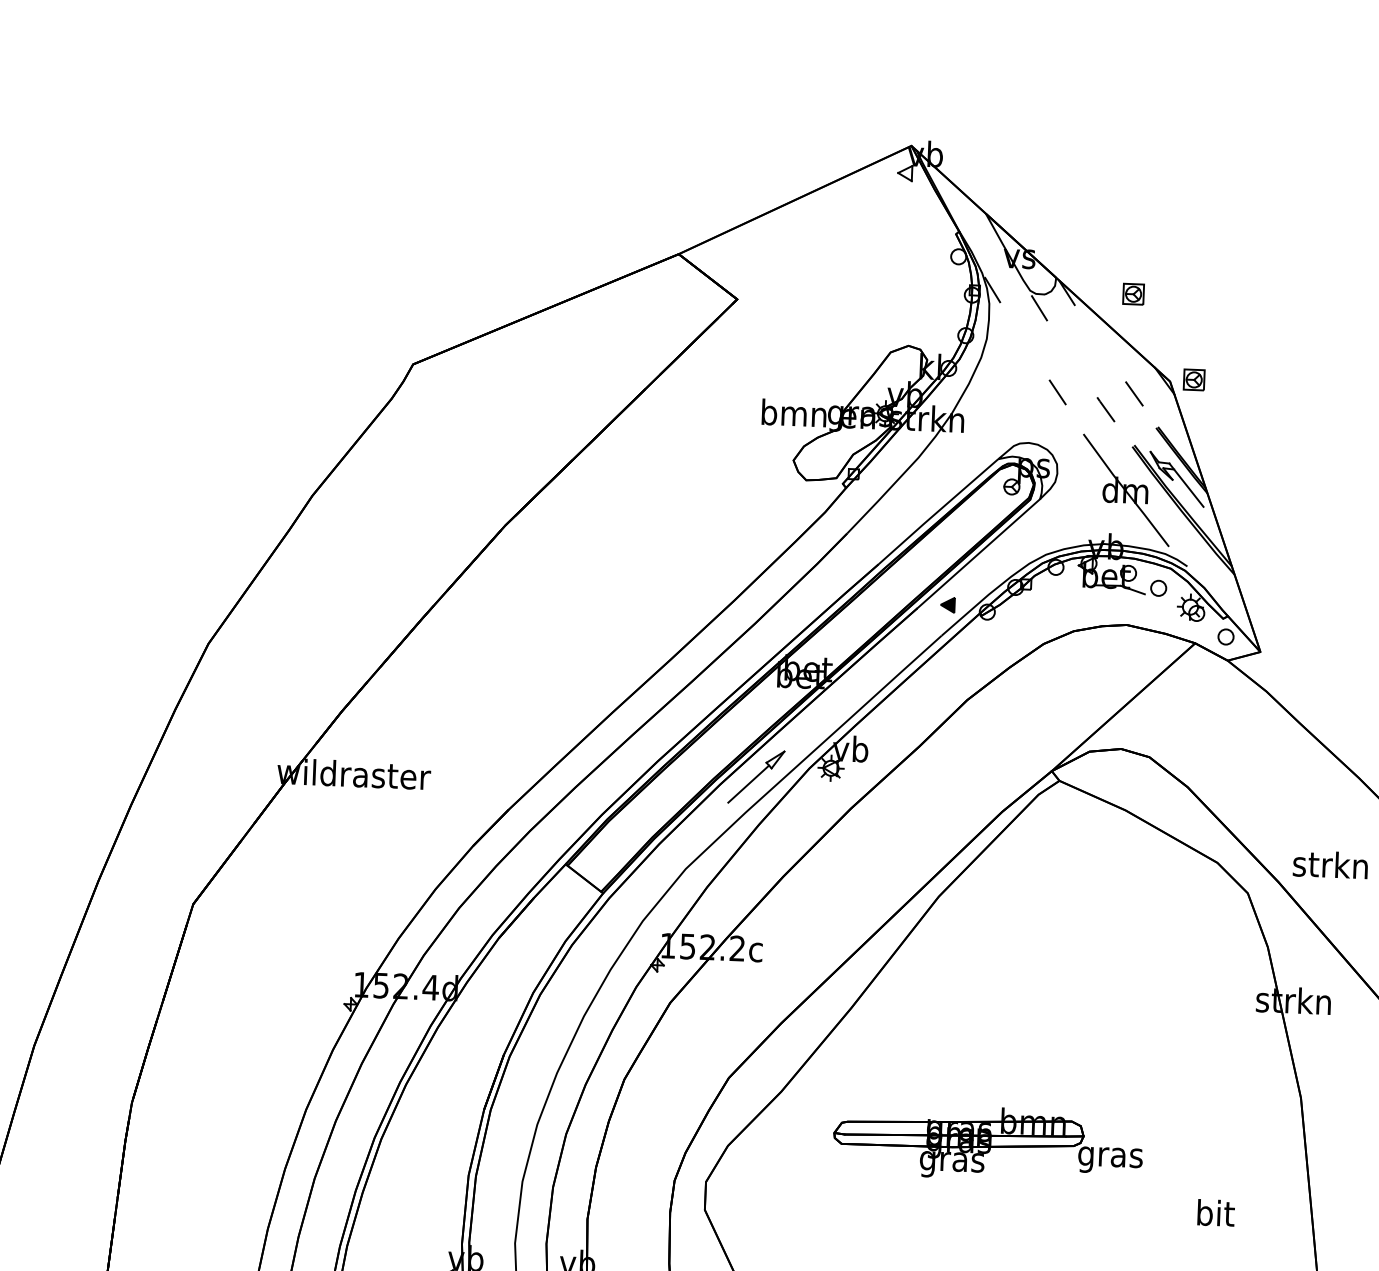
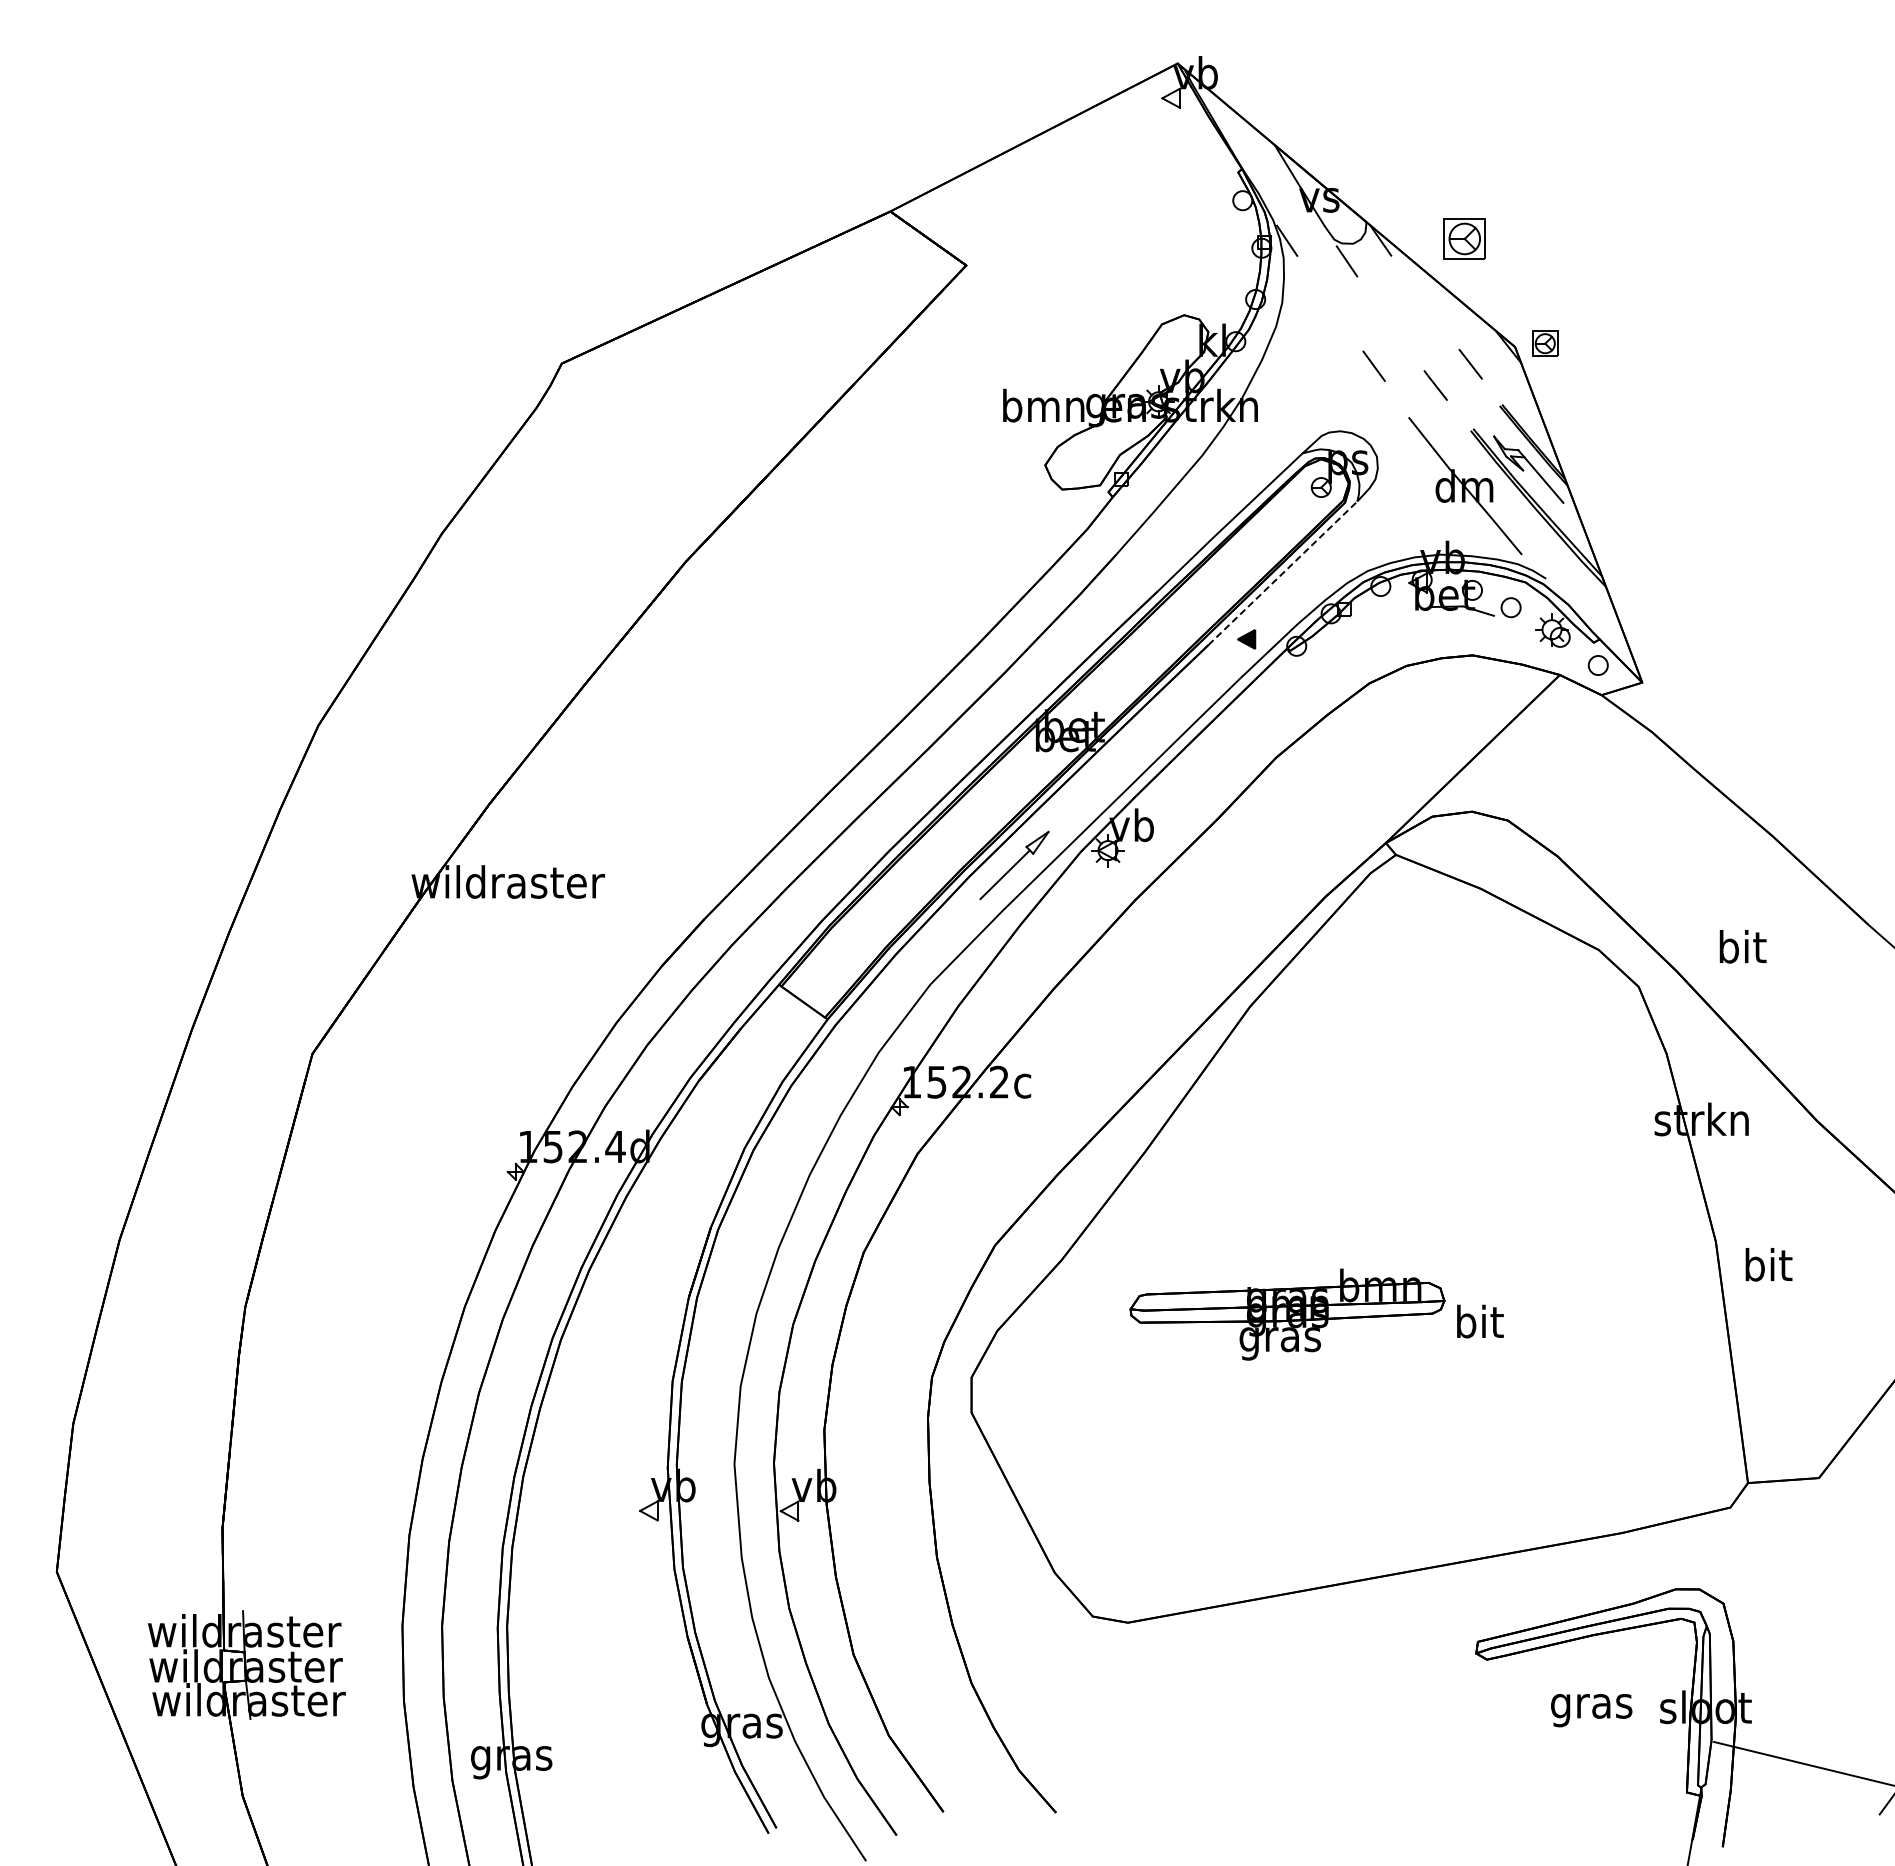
part: (1133, 293) -> (1464, 238), size x1.6
line: (979, 553) -> (1283, 572), solid -> dashed
text: (1330, 864) -> (1741, 946), strkn -> bit
text: (1109, 1156) -> (1478, 1325), gras -> bit
text: (1215, 1212) -> (1768, 1264), moved

